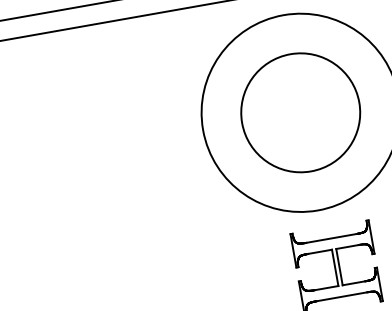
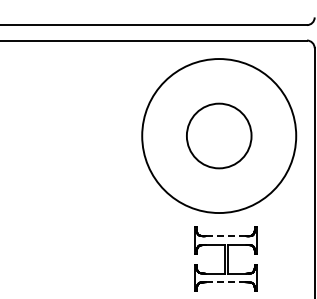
circle: (300, 112) -> (219, 135), size x0.7
line: (331, 238) -> (225, 236), solid -> dashed
line: (341, 297) -> (225, 282), solid -> dashed

